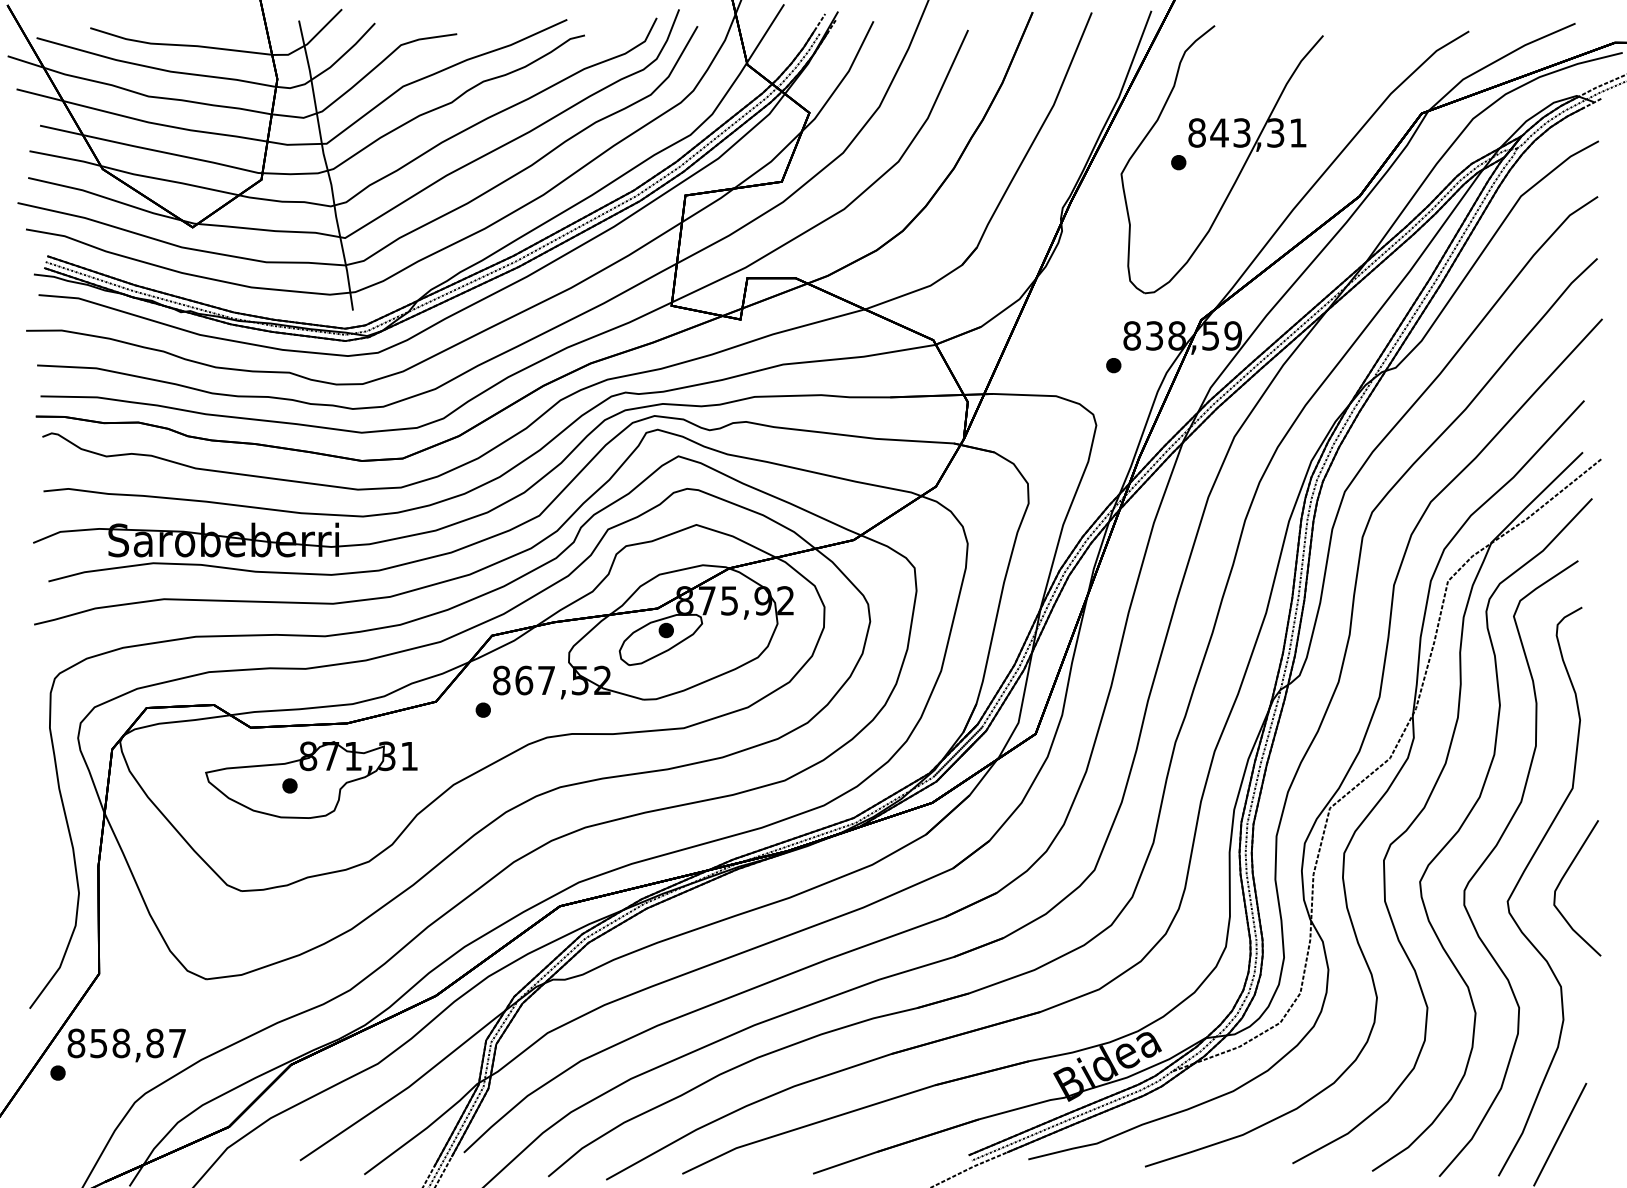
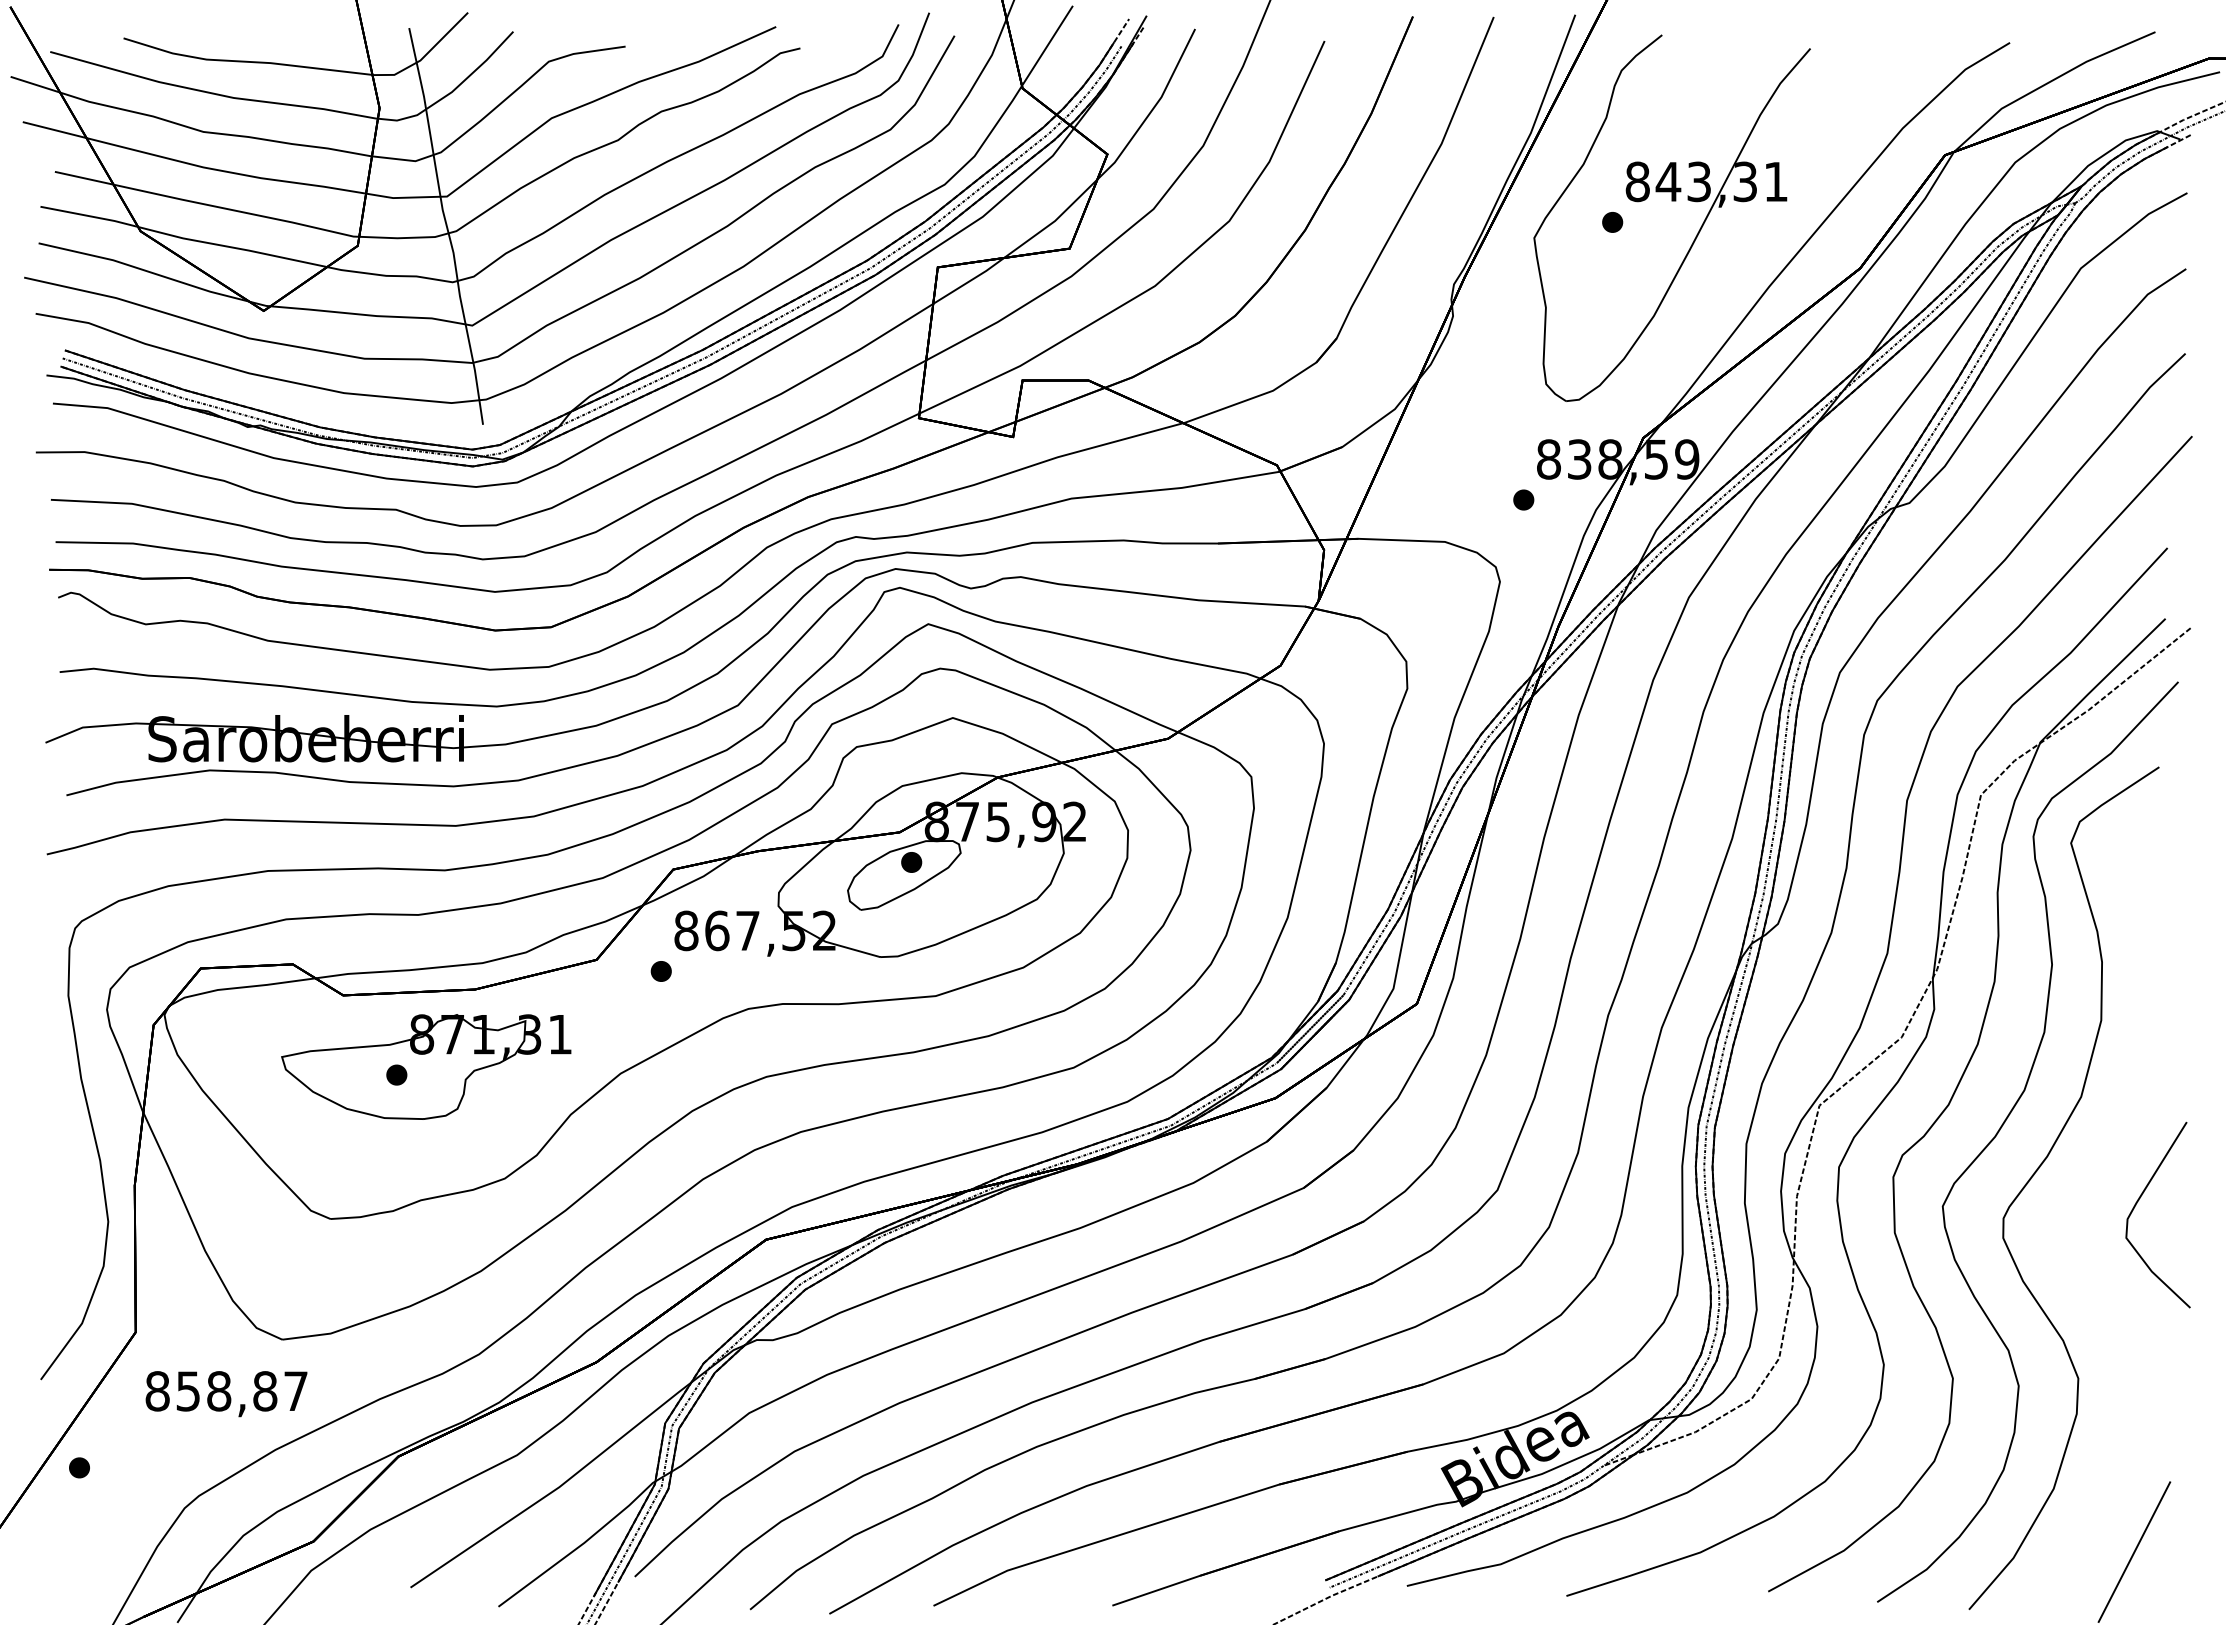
part: (1519, 882) -> (2078, 1206), removed
text: (126, 1045) -> (226, 1394), moved

